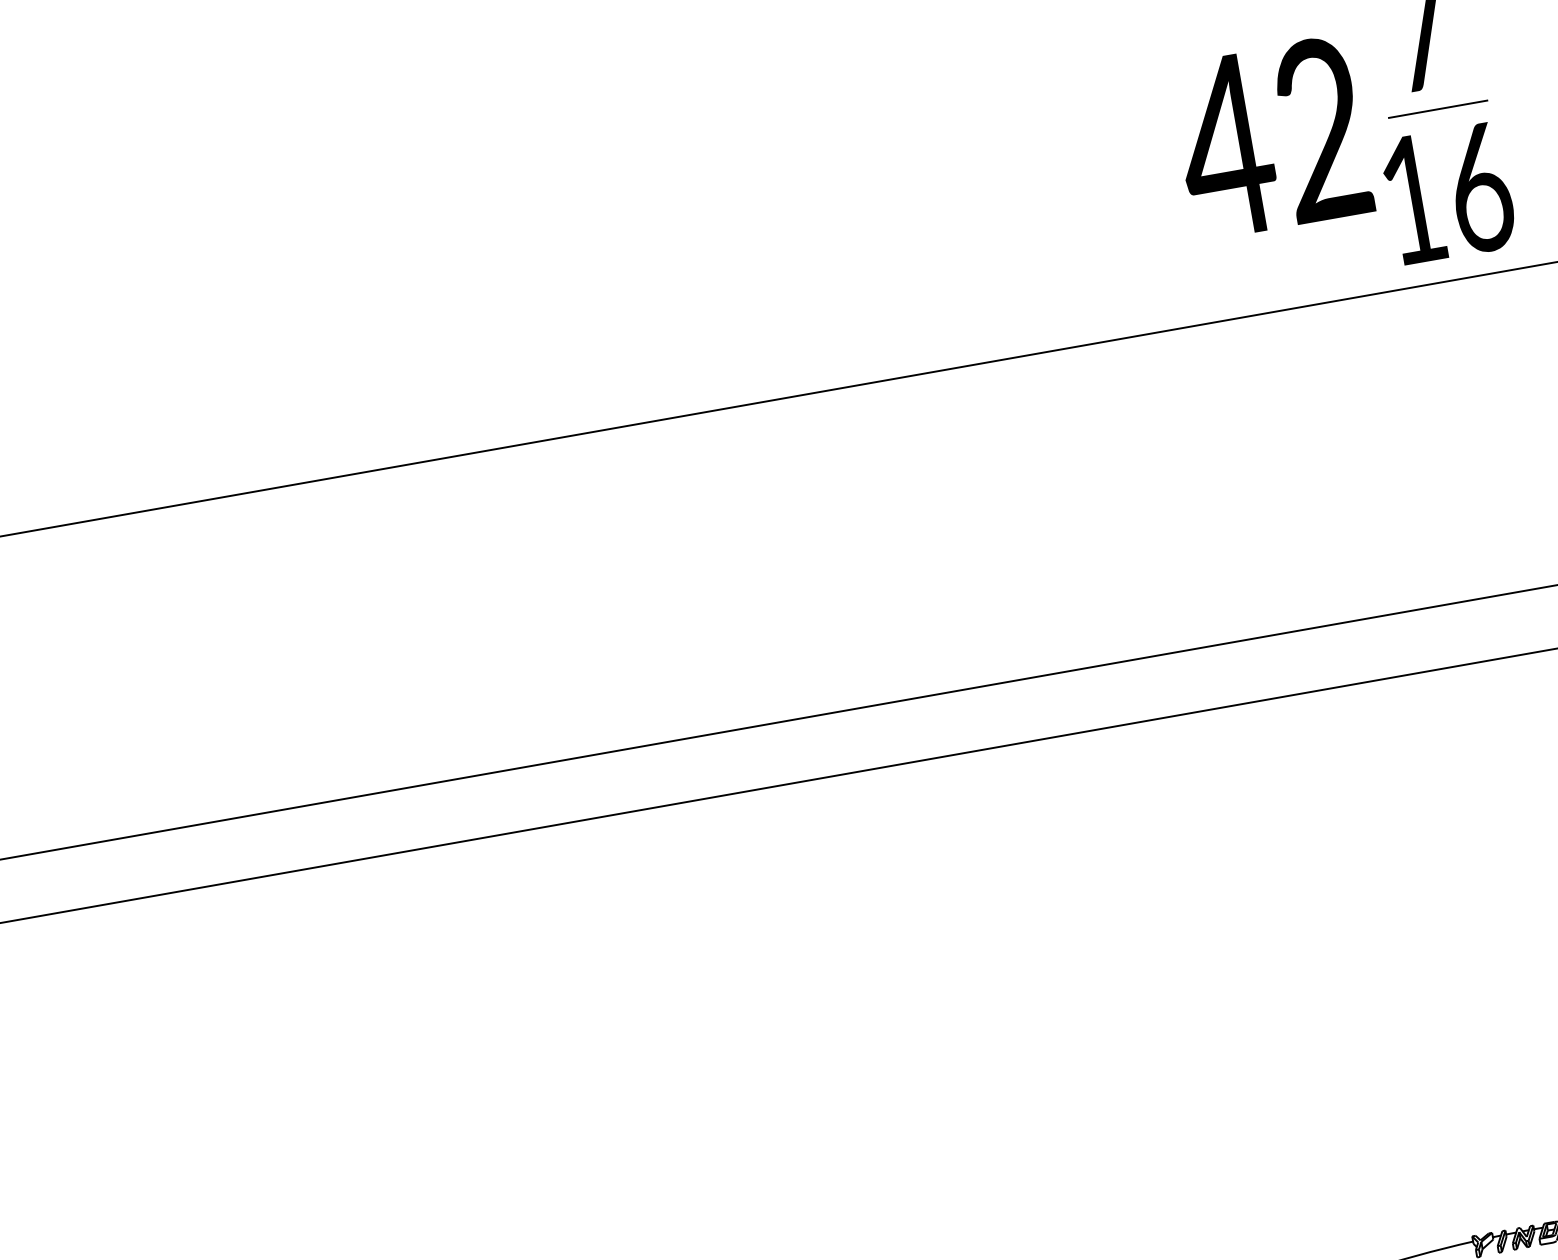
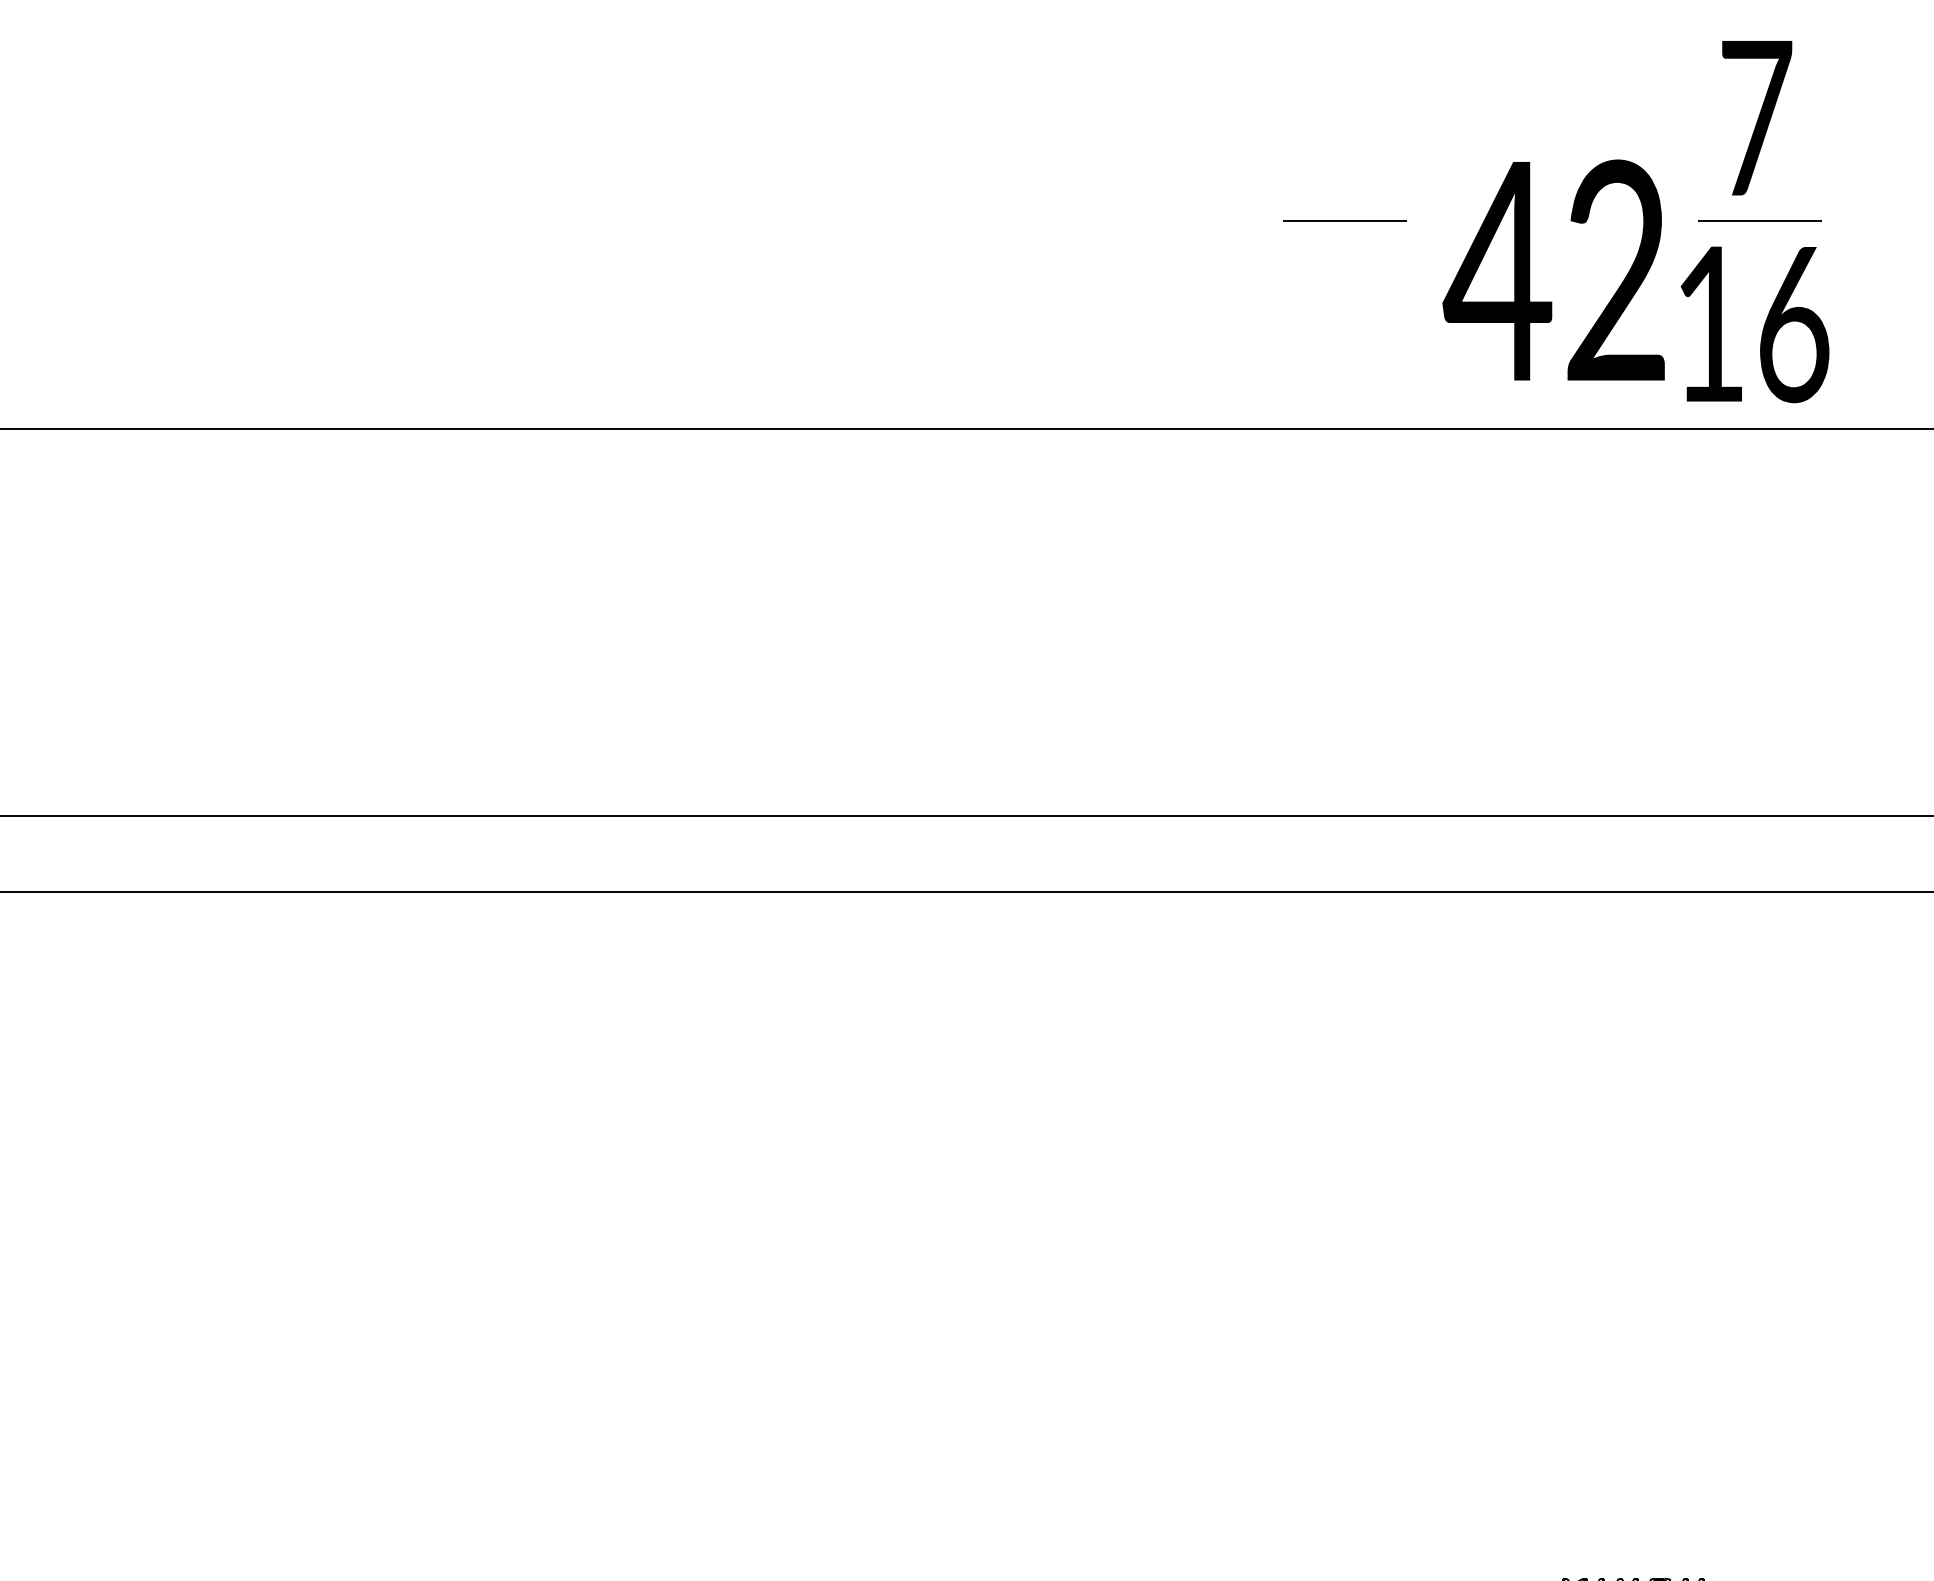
text: (1270, 137) -> (1553, 269), moved
line: (1101, 167) -> (1344, 220), added

